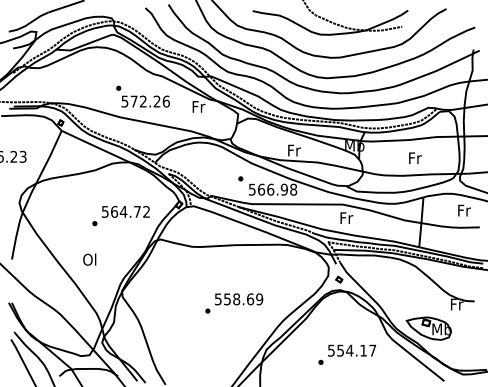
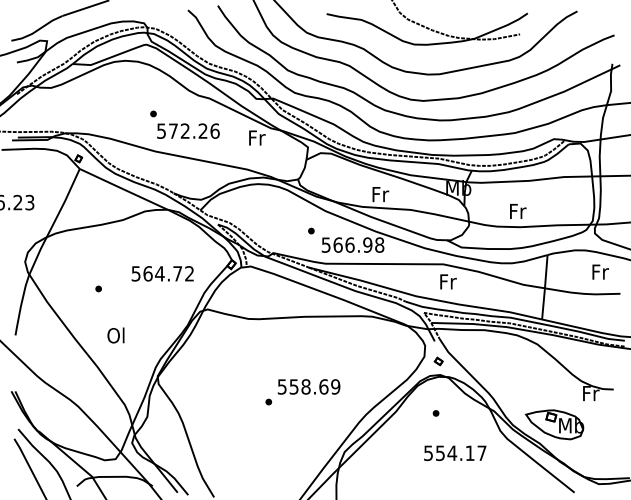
text: (415, 158) -> (518, 211), moved
part: (94, 223) -> (98, 288), moved
part: (320, 362) -> (435, 413), moved

